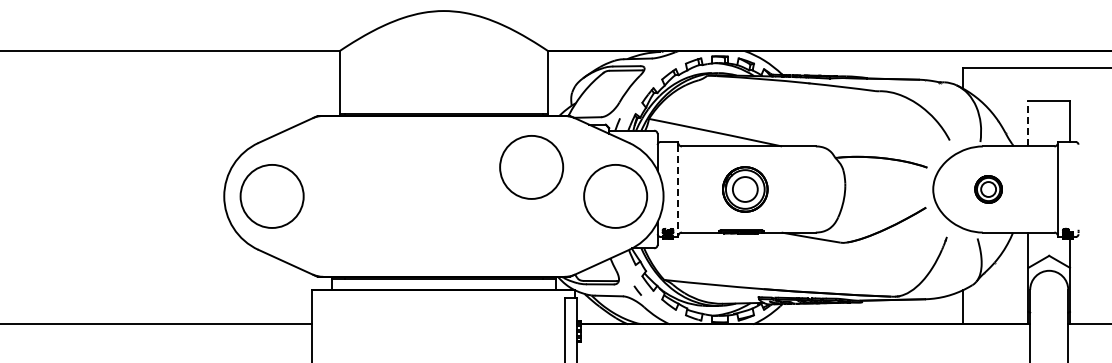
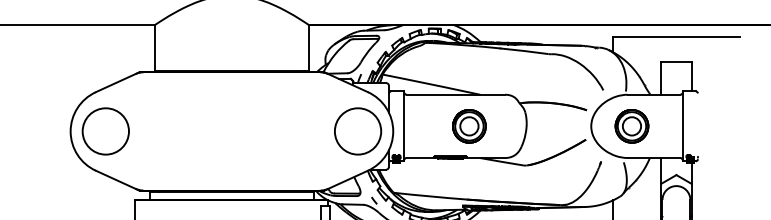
line: (1028, 123) -> (661, 77), dashed -> solid
circle: (531, 167) -> (296, 110), removed
part: (745, 189) -> (469, 126), moved
part: (988, 189) -> (631, 126), size x1.67
line: (678, 190) -> (404, 127), dashed -> solid

